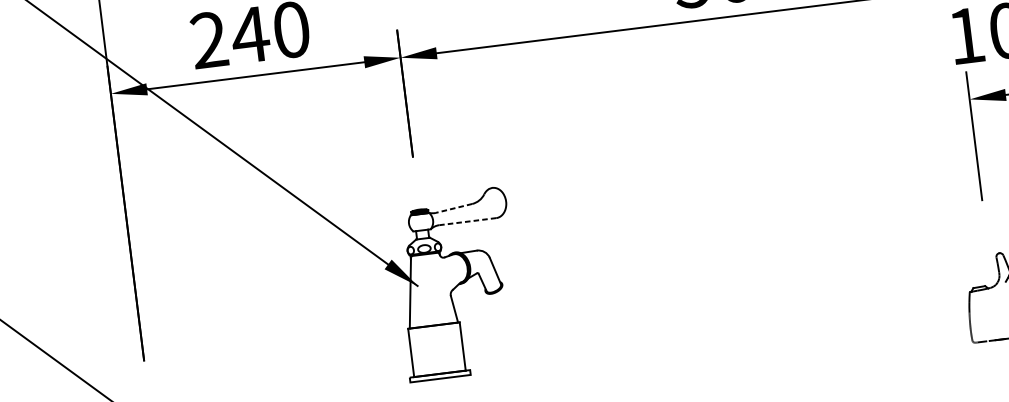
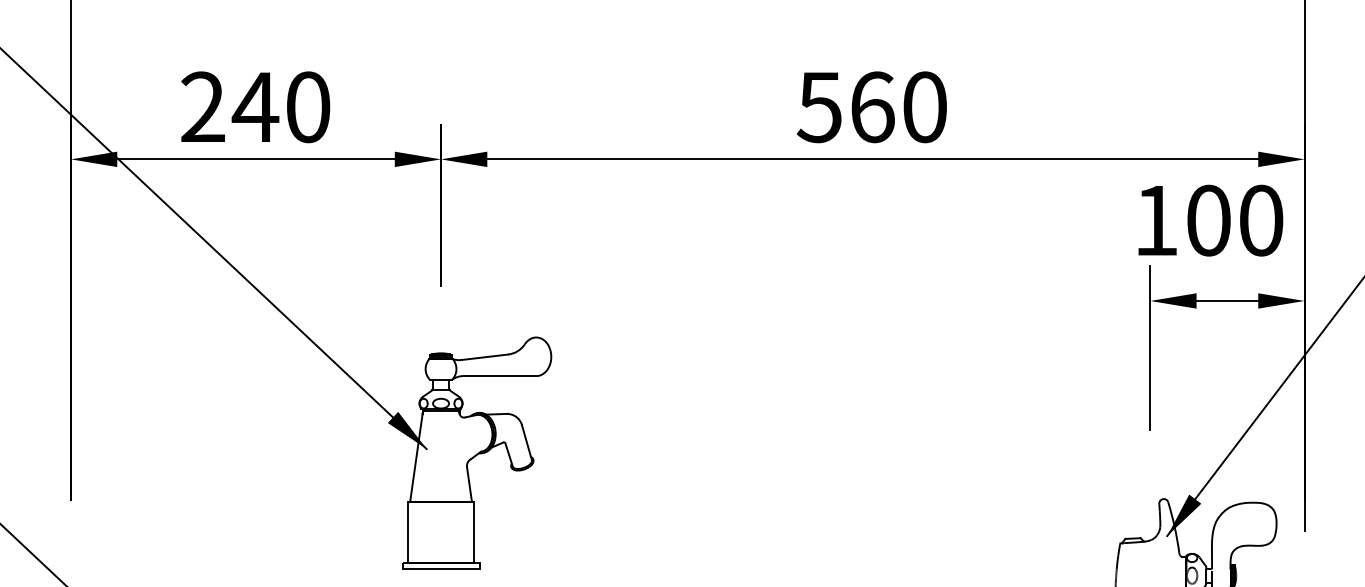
line: (453, 208) -> (484, 357), dashed -> solid
line: (467, 222) -> (499, 376), dashed -> solid

